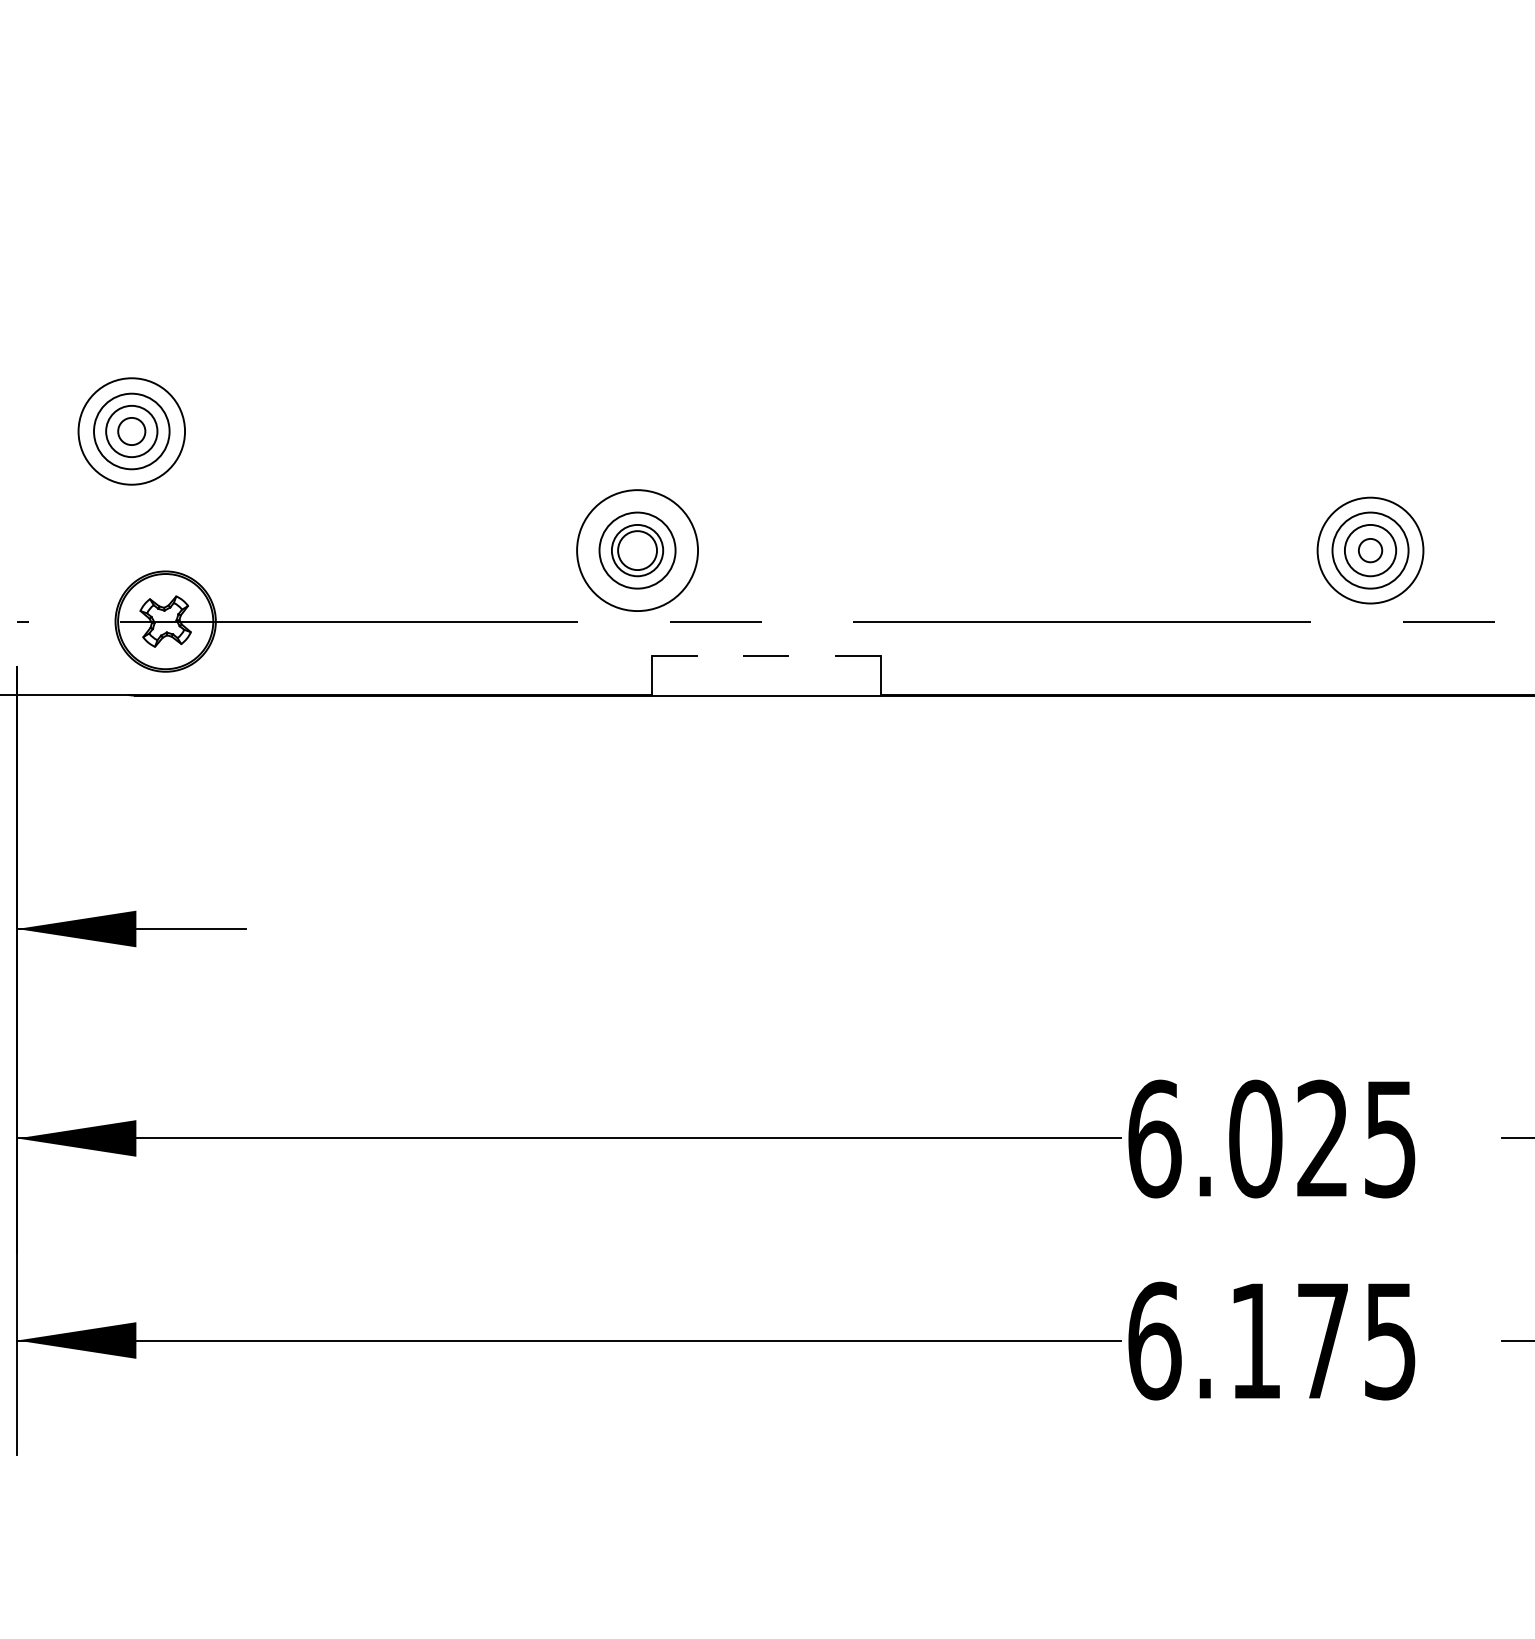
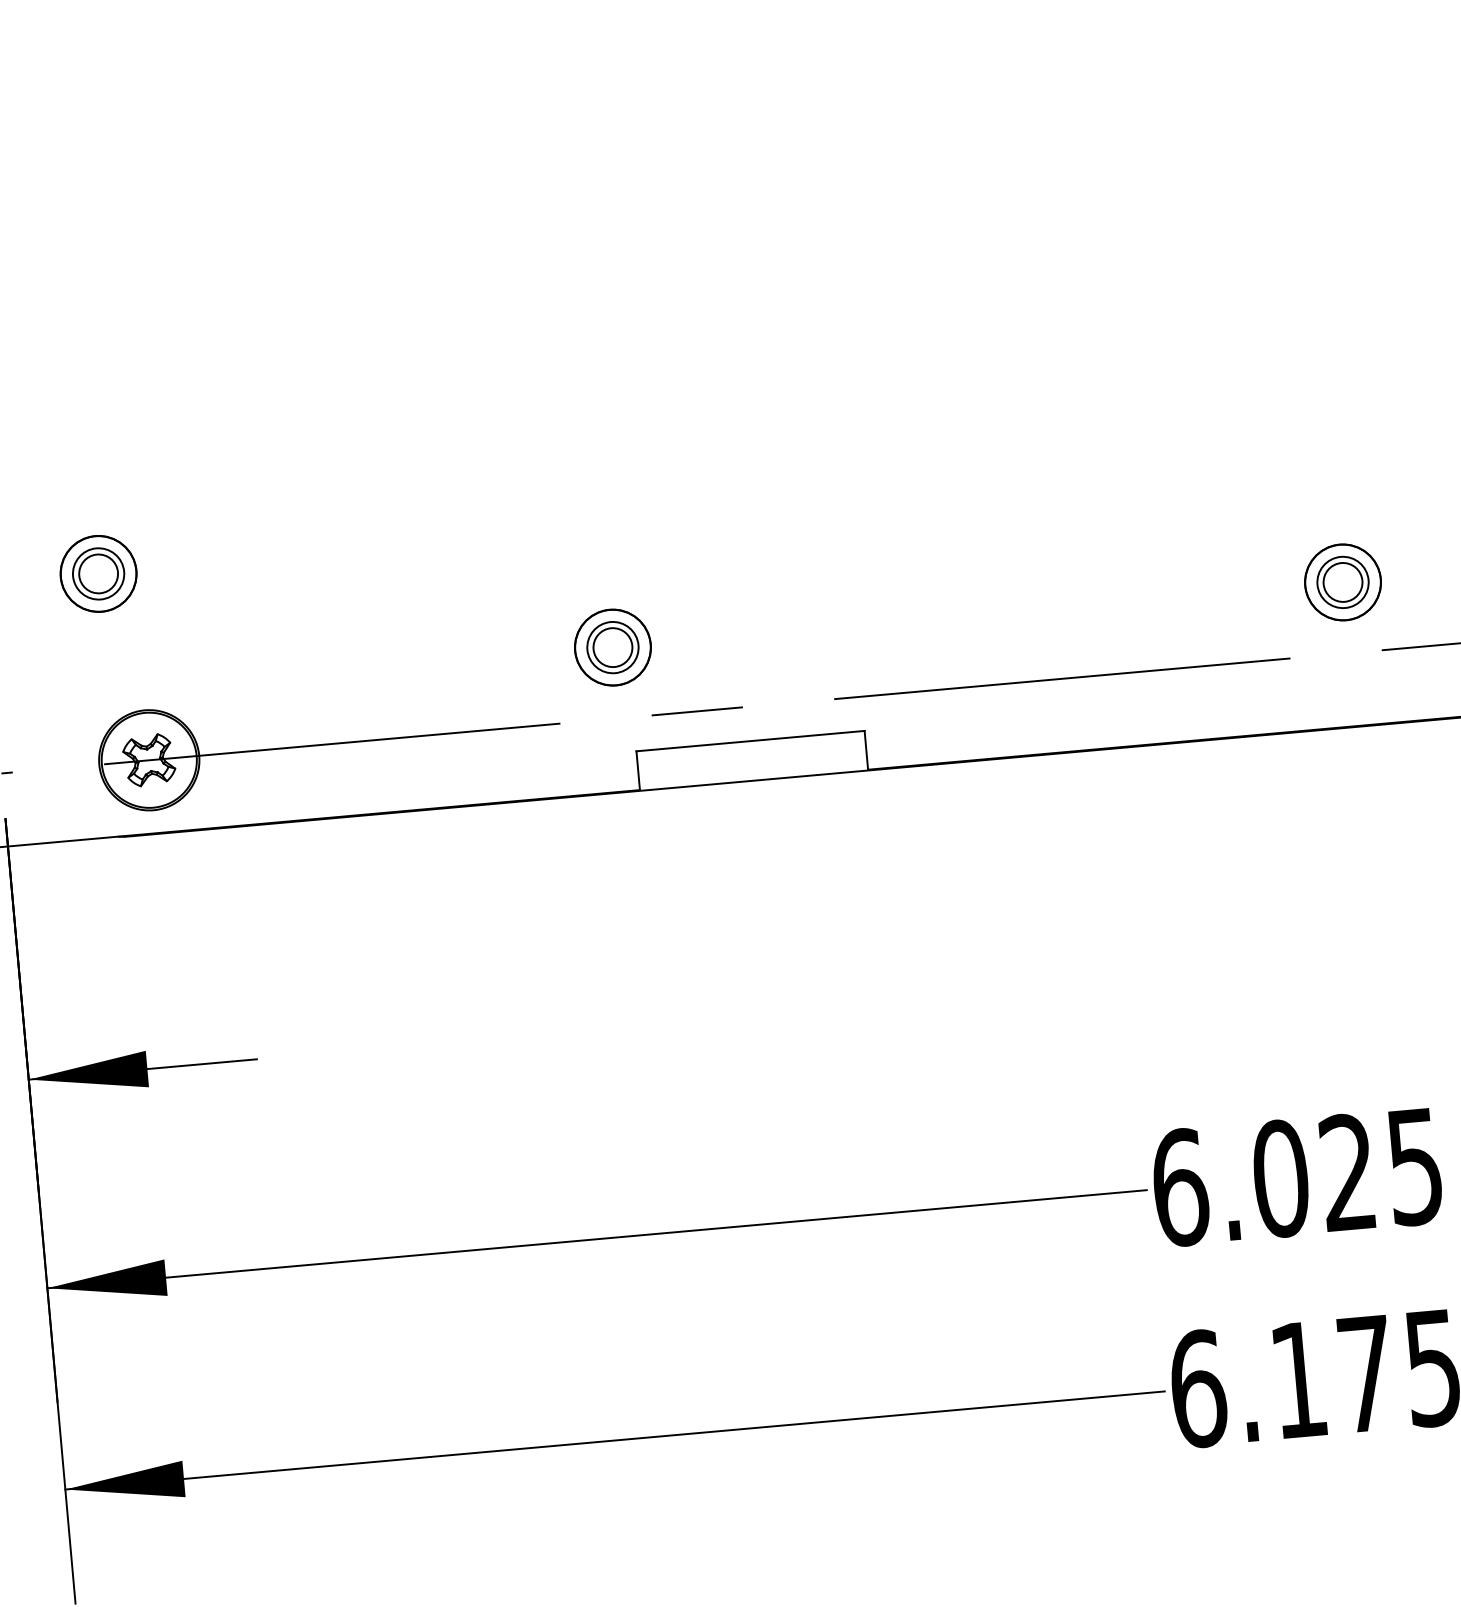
circle: (131, 431) -> (98, 573), size x0.71
circle: (131, 431) -> (98, 573), size x1.43
circle: (637, 550) -> (612, 647), size x0.62
circle: (1370, 550) -> (1342, 582), size x0.71
circle: (1370, 550) -> (1342, 582), size x1.67
line: (766, 655) -> (750, 740), dashed -> solid

